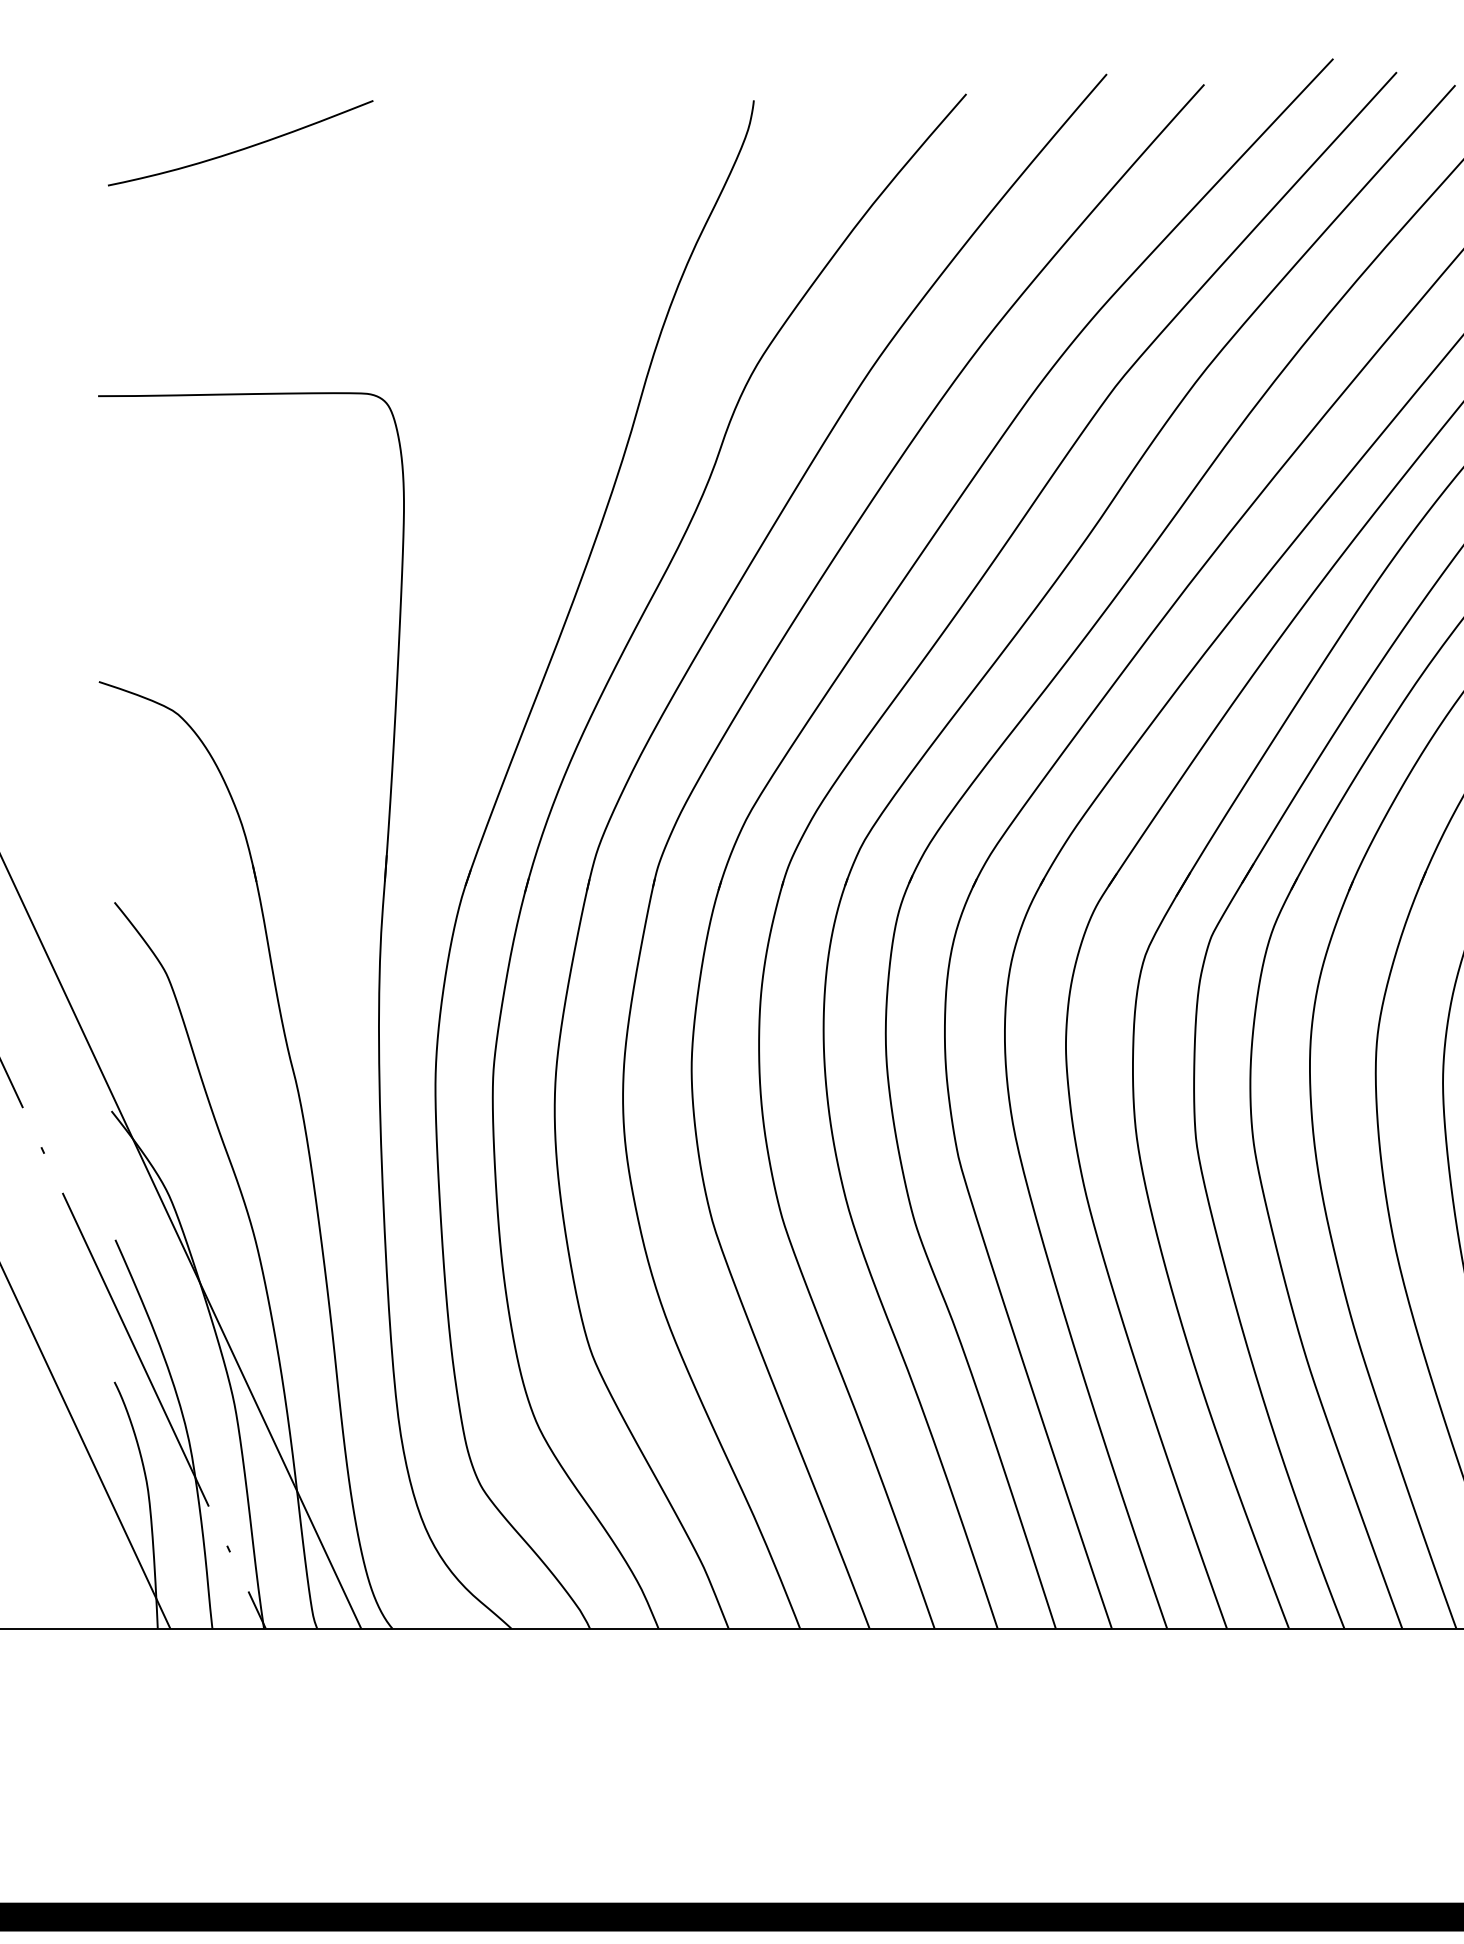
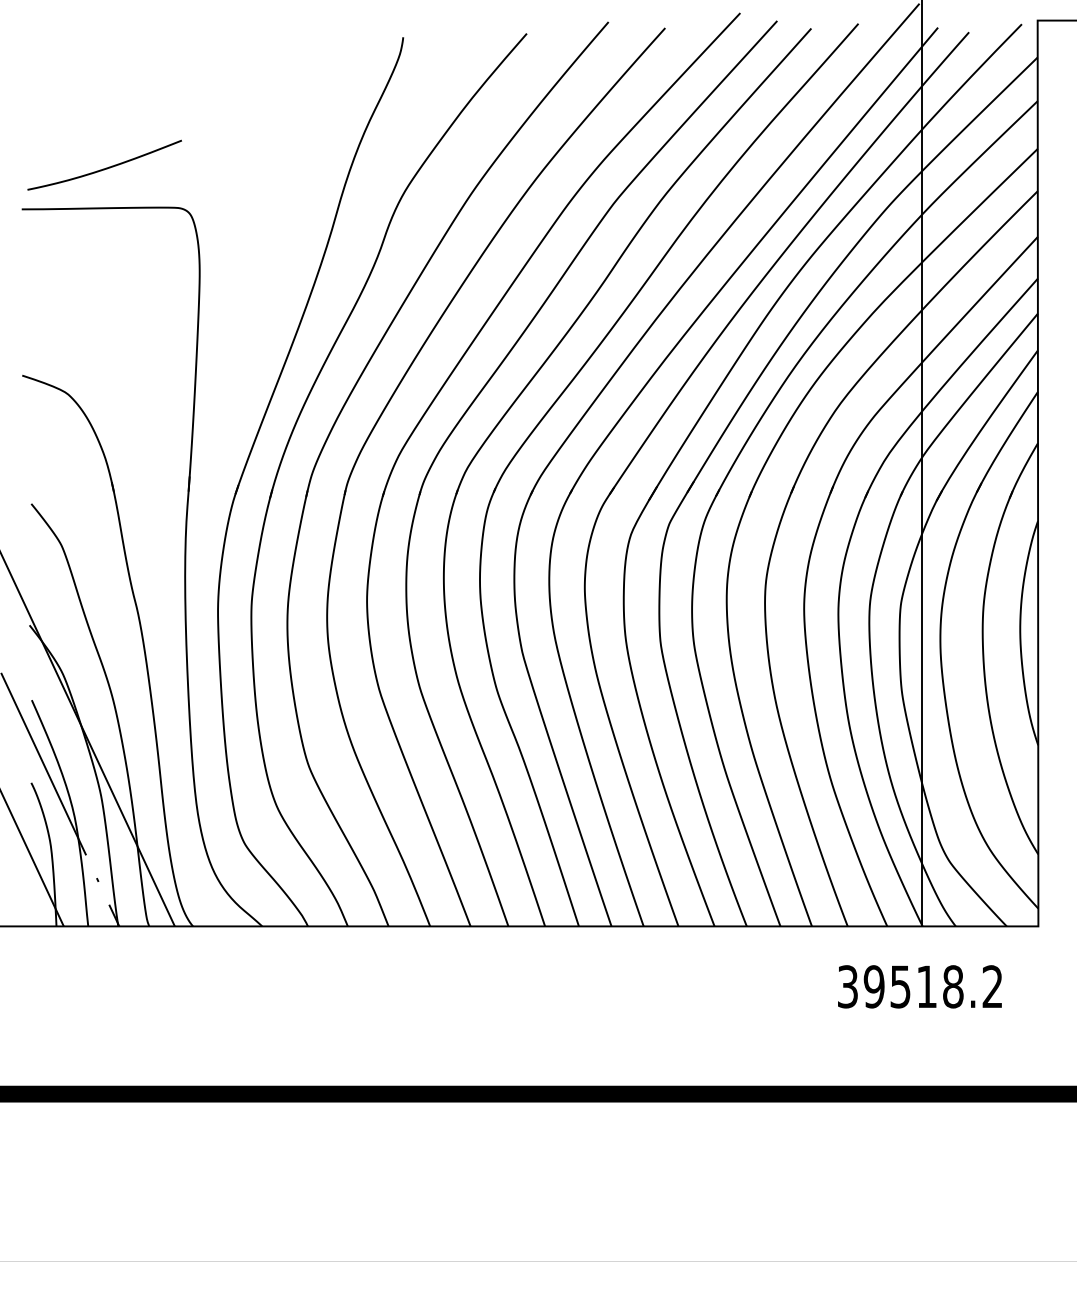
curve: (243, 147) -> (106, 167), moved

